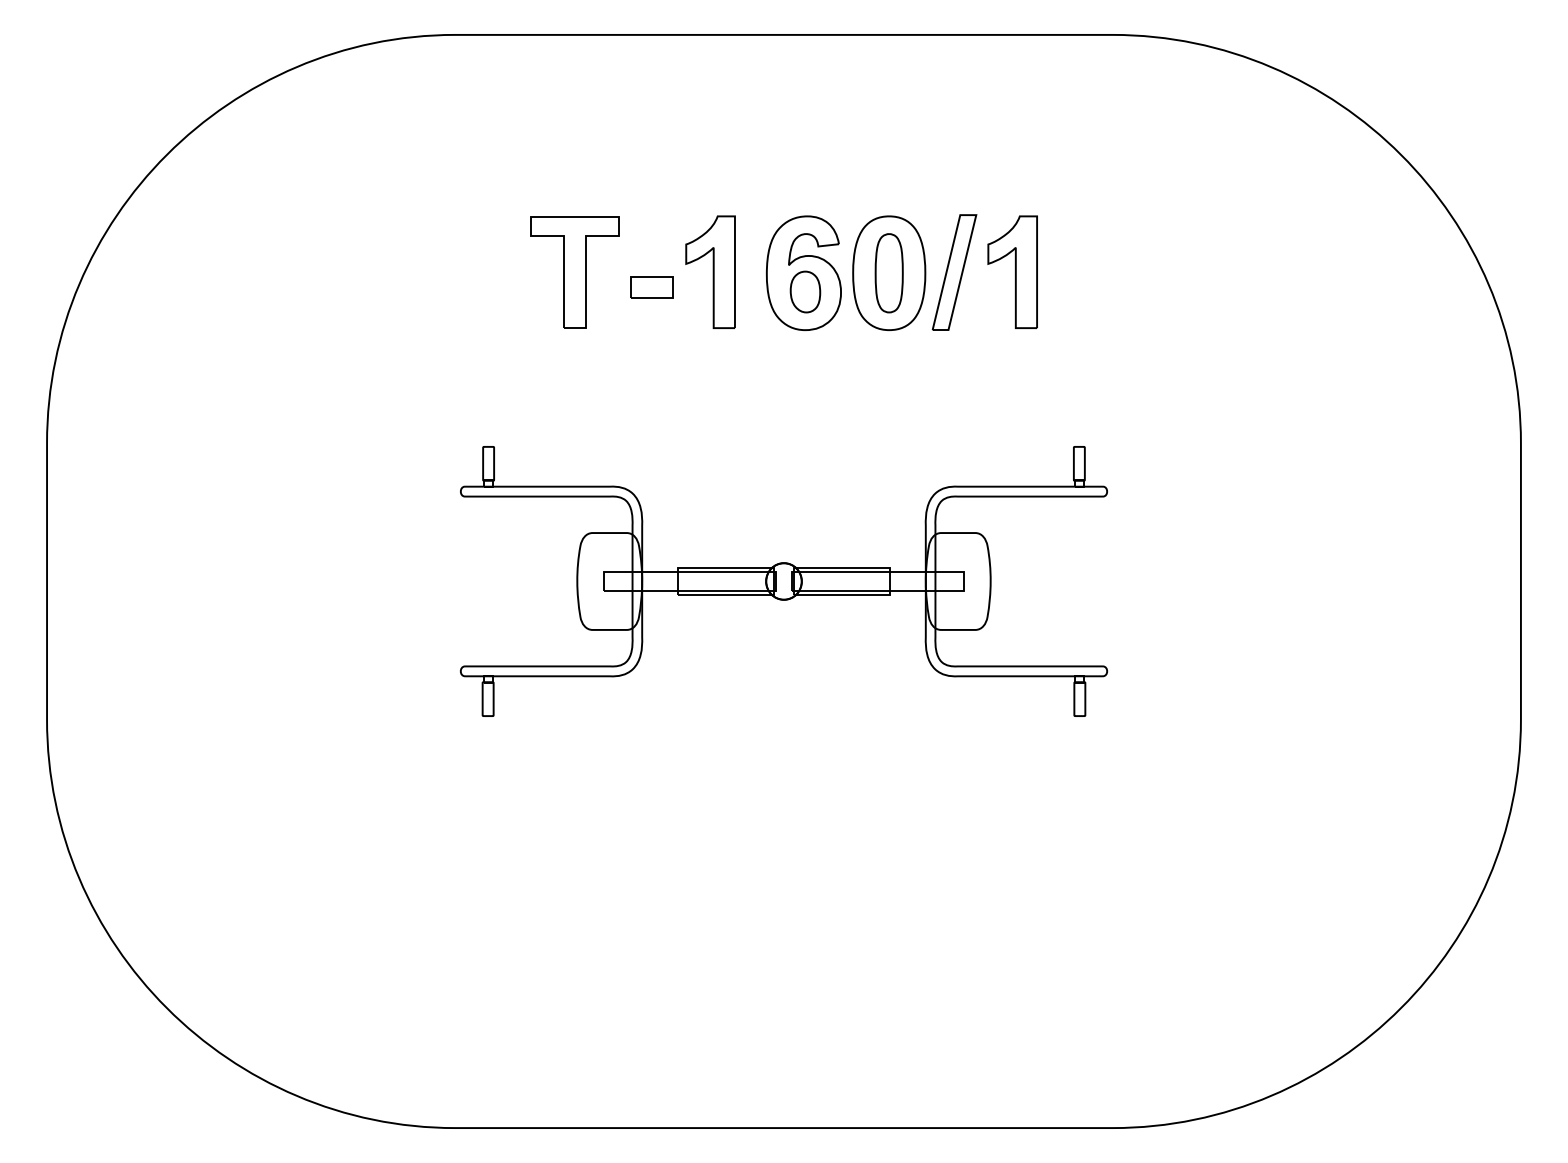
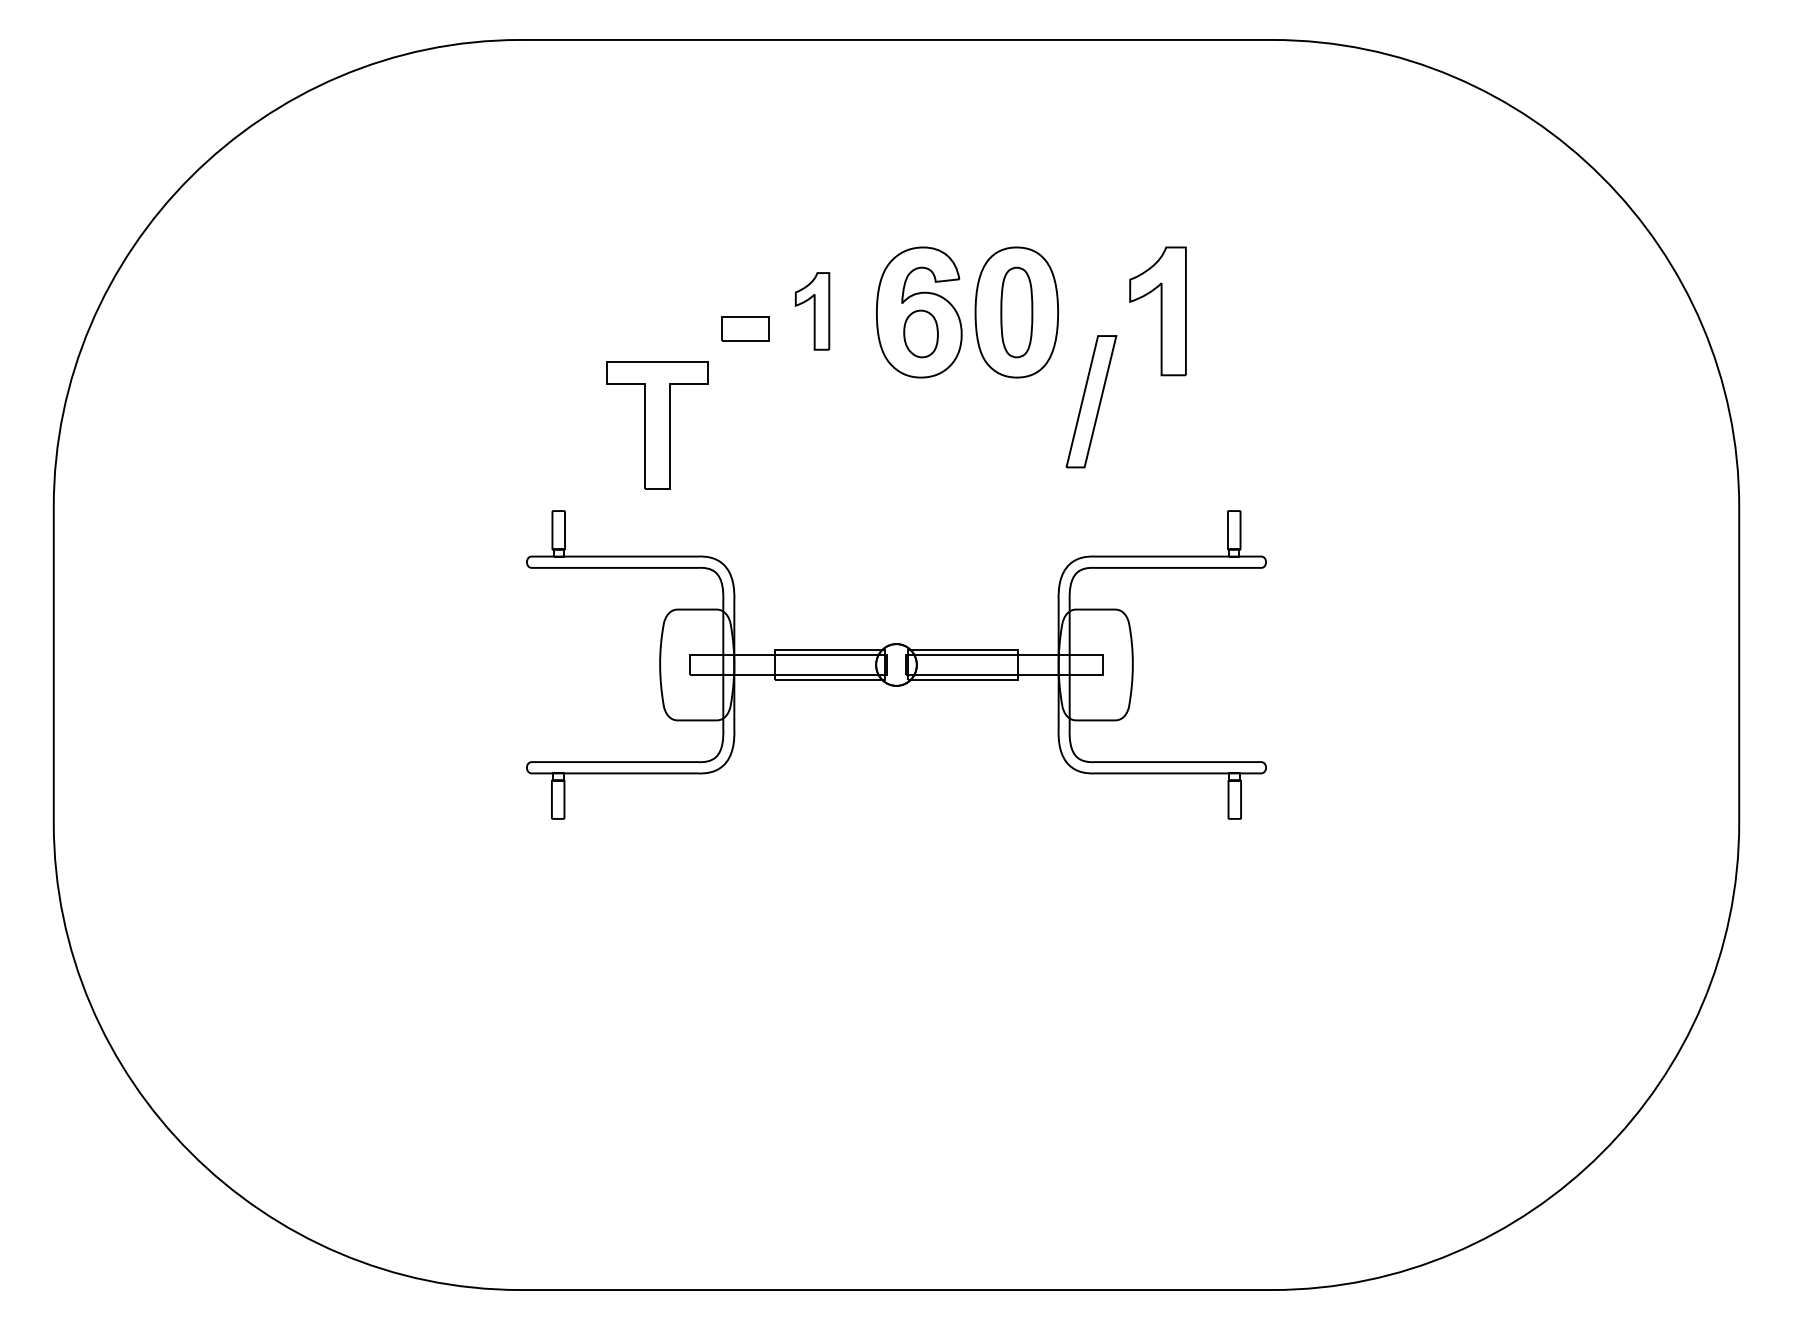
part: (574, 272) -> (657, 425), moved
part: (710, 272) -> (812, 311), size x0.6
part: (954, 272) -> (1091, 401), moved

